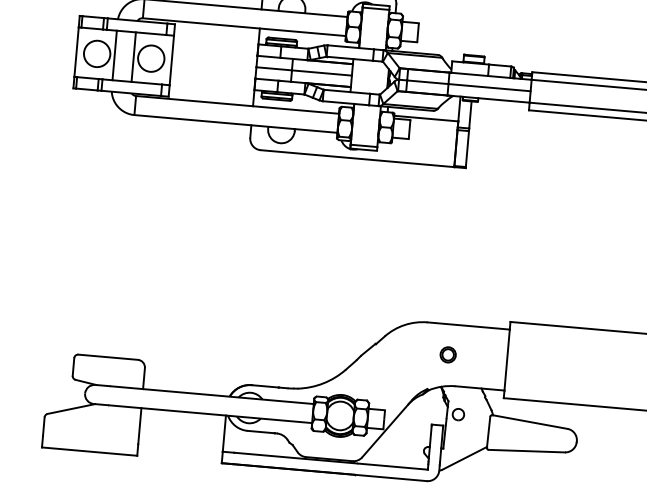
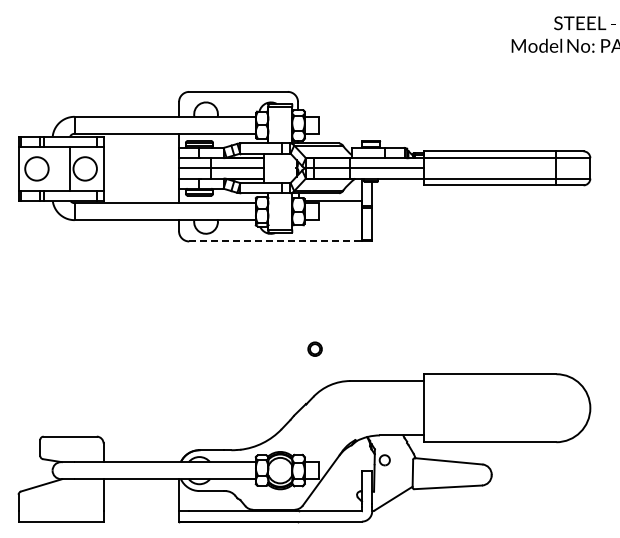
line: (114, 54) -> (52, 168), removed
line: (358, 158) -> (276, 241), solid -> dashed
part: (447, 354) -> (314, 348), moved

